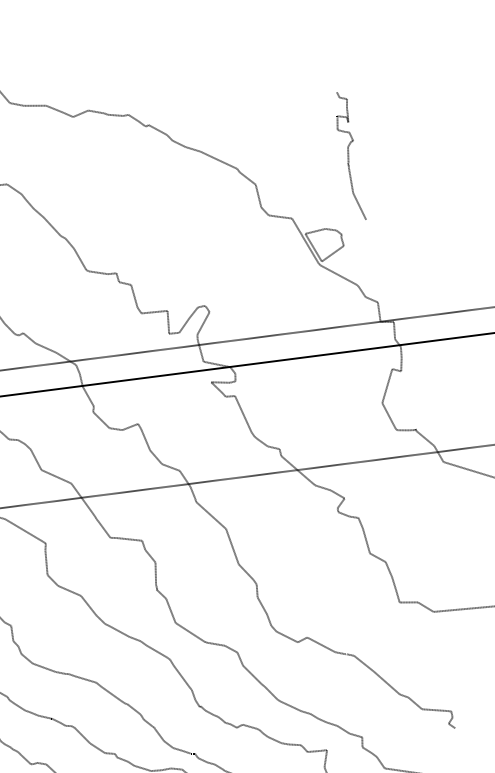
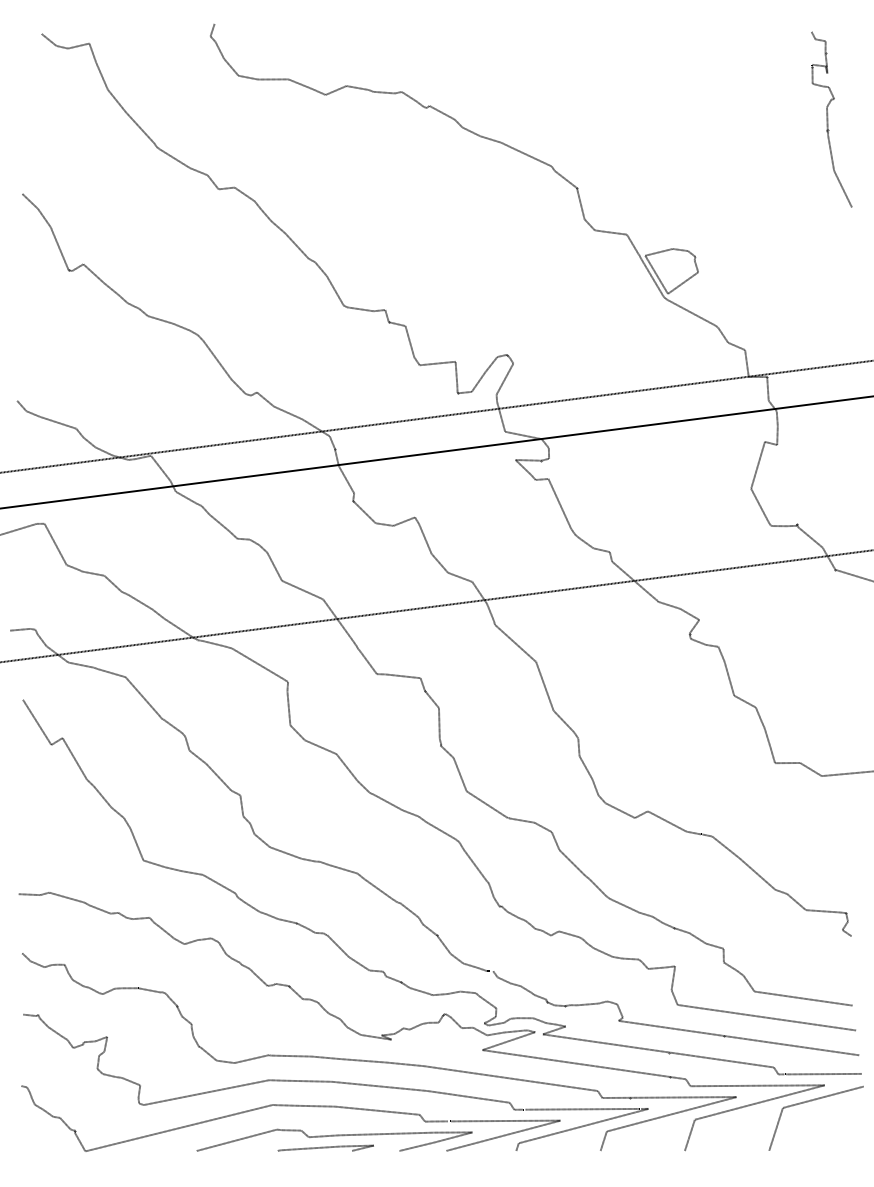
curve: (349, 155) -> (828, 119), moved

